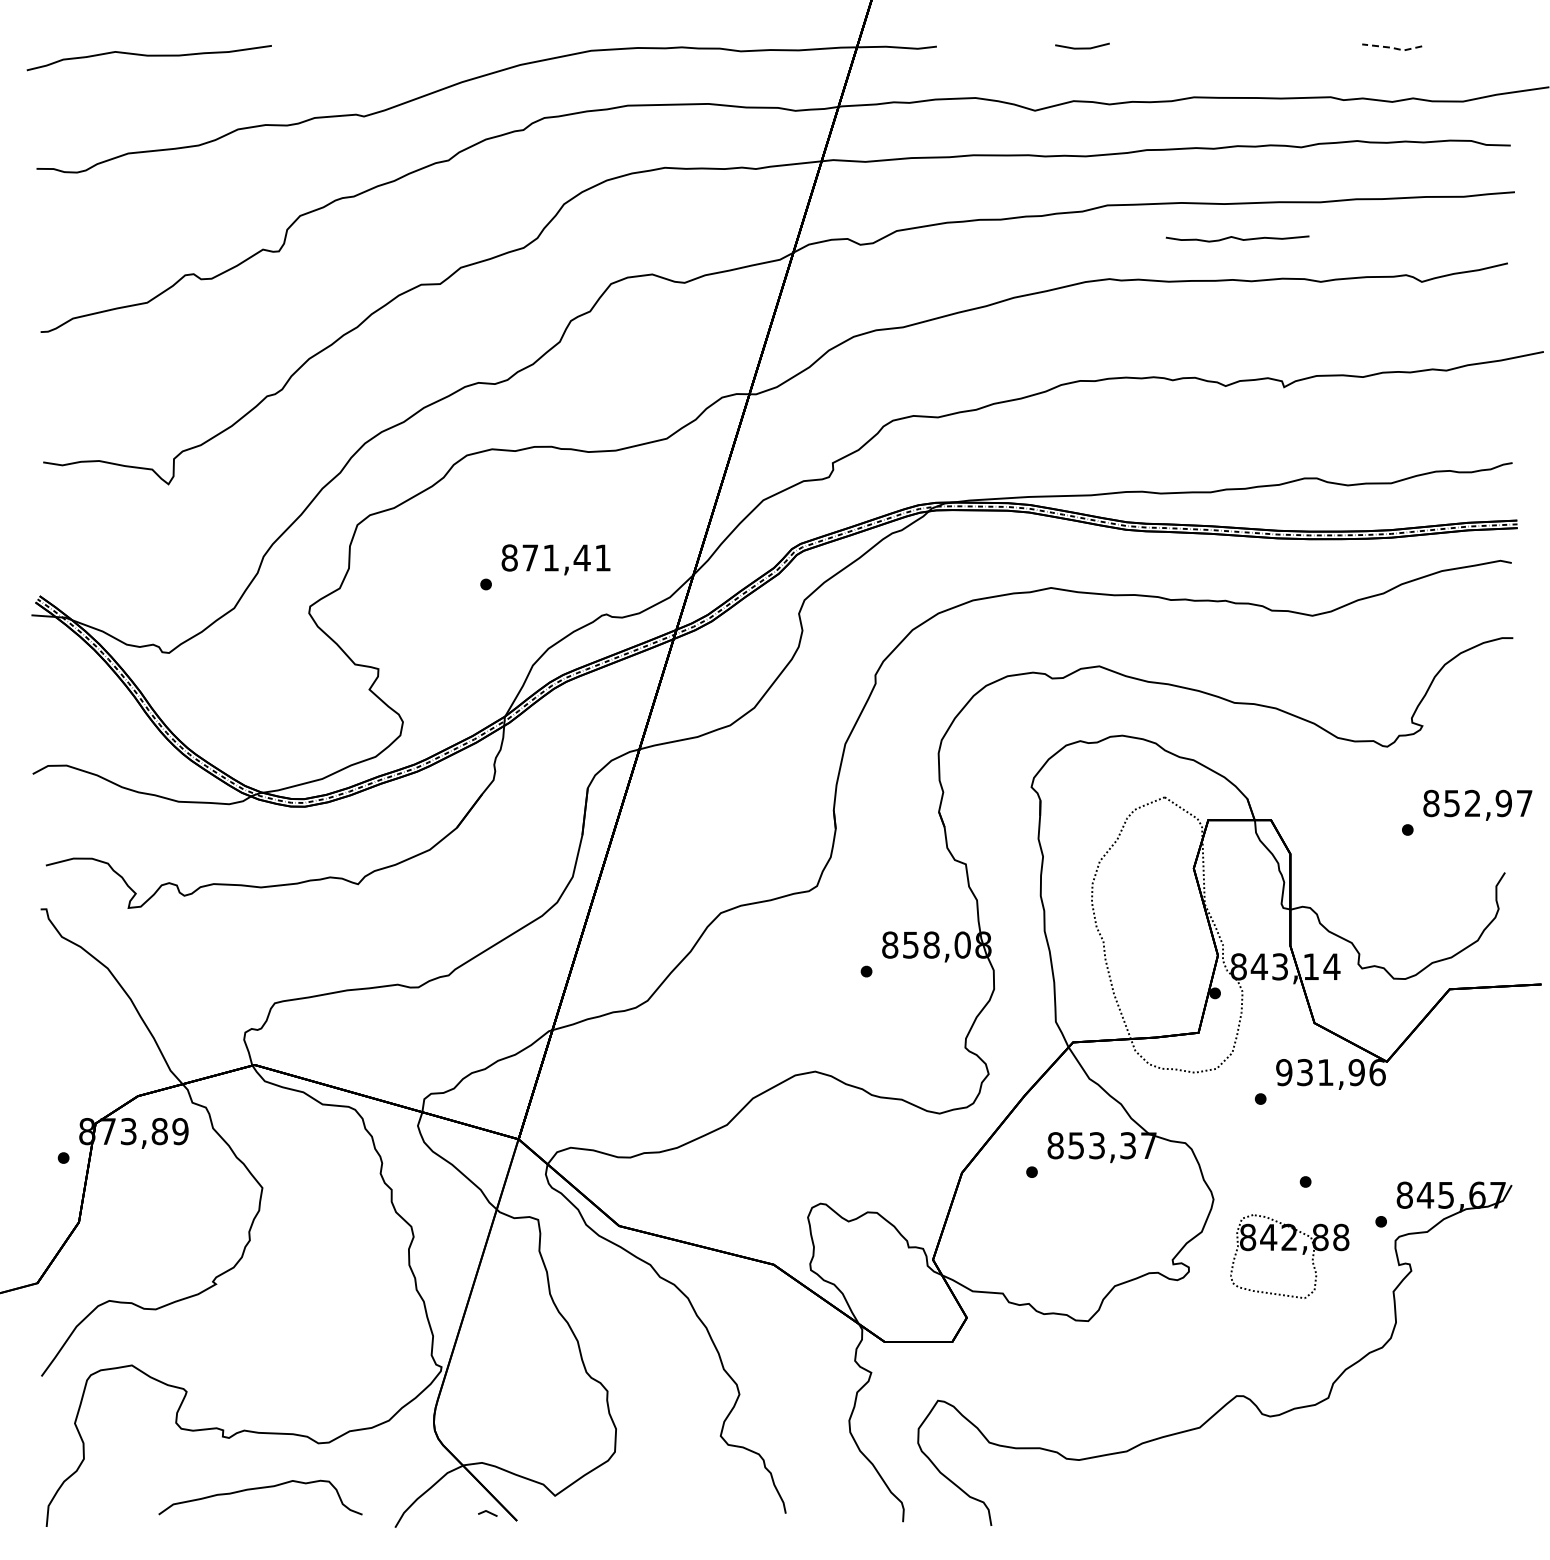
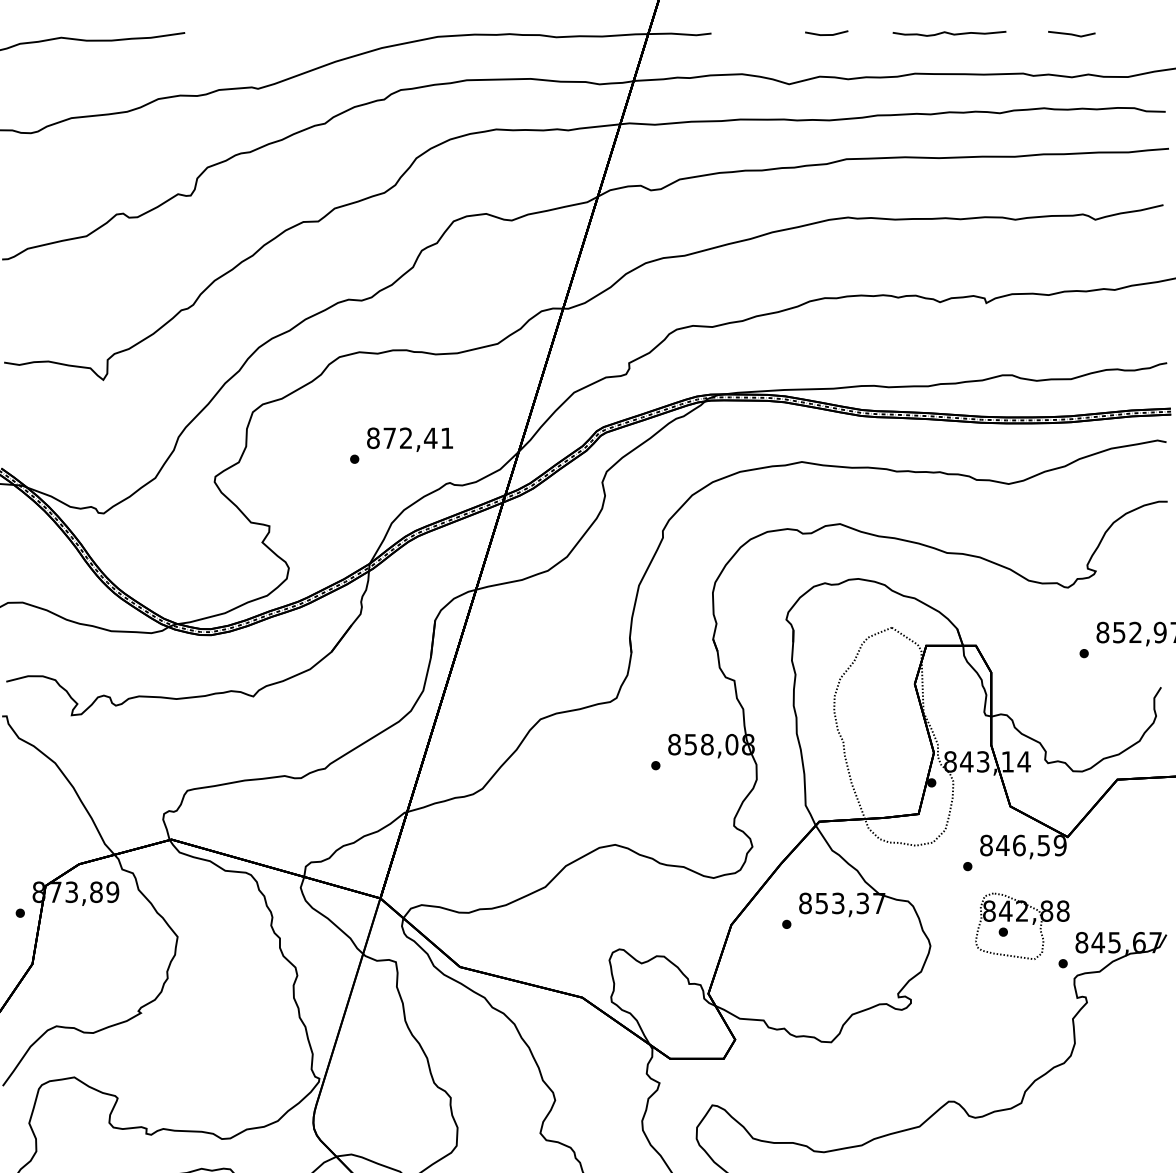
line: (1392, 47) -> (1072, 34), dashed -> solid
curve: (1237, 238) -> (949, 33), moved
text: (550, 557) -> (405, 437), 871,41 -> 872,41
text: (1330, 1072) -> (1023, 845), 931,96 -> 846,59
part: (1289, 1256) -> (1022, 926), moved

